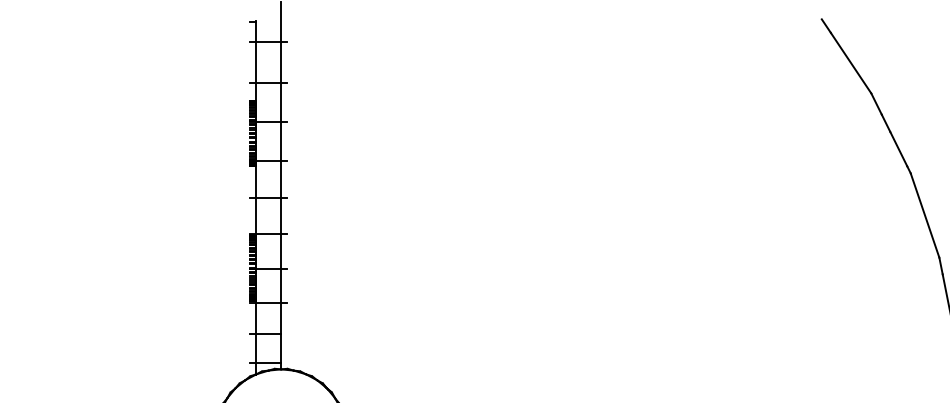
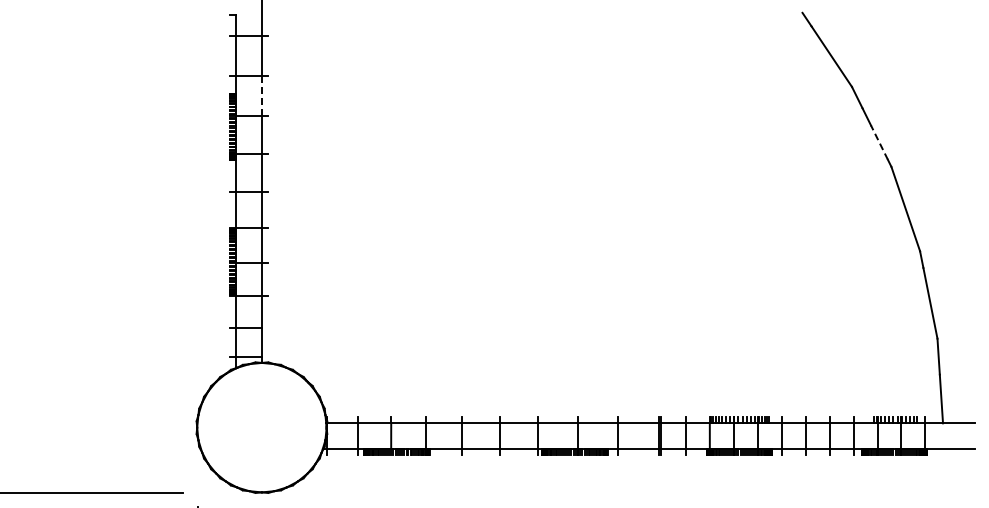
line: (280, 101) -> (261, 95), solid -> dashed
line: (898, 148) -> (879, 142), solid -> dashed

